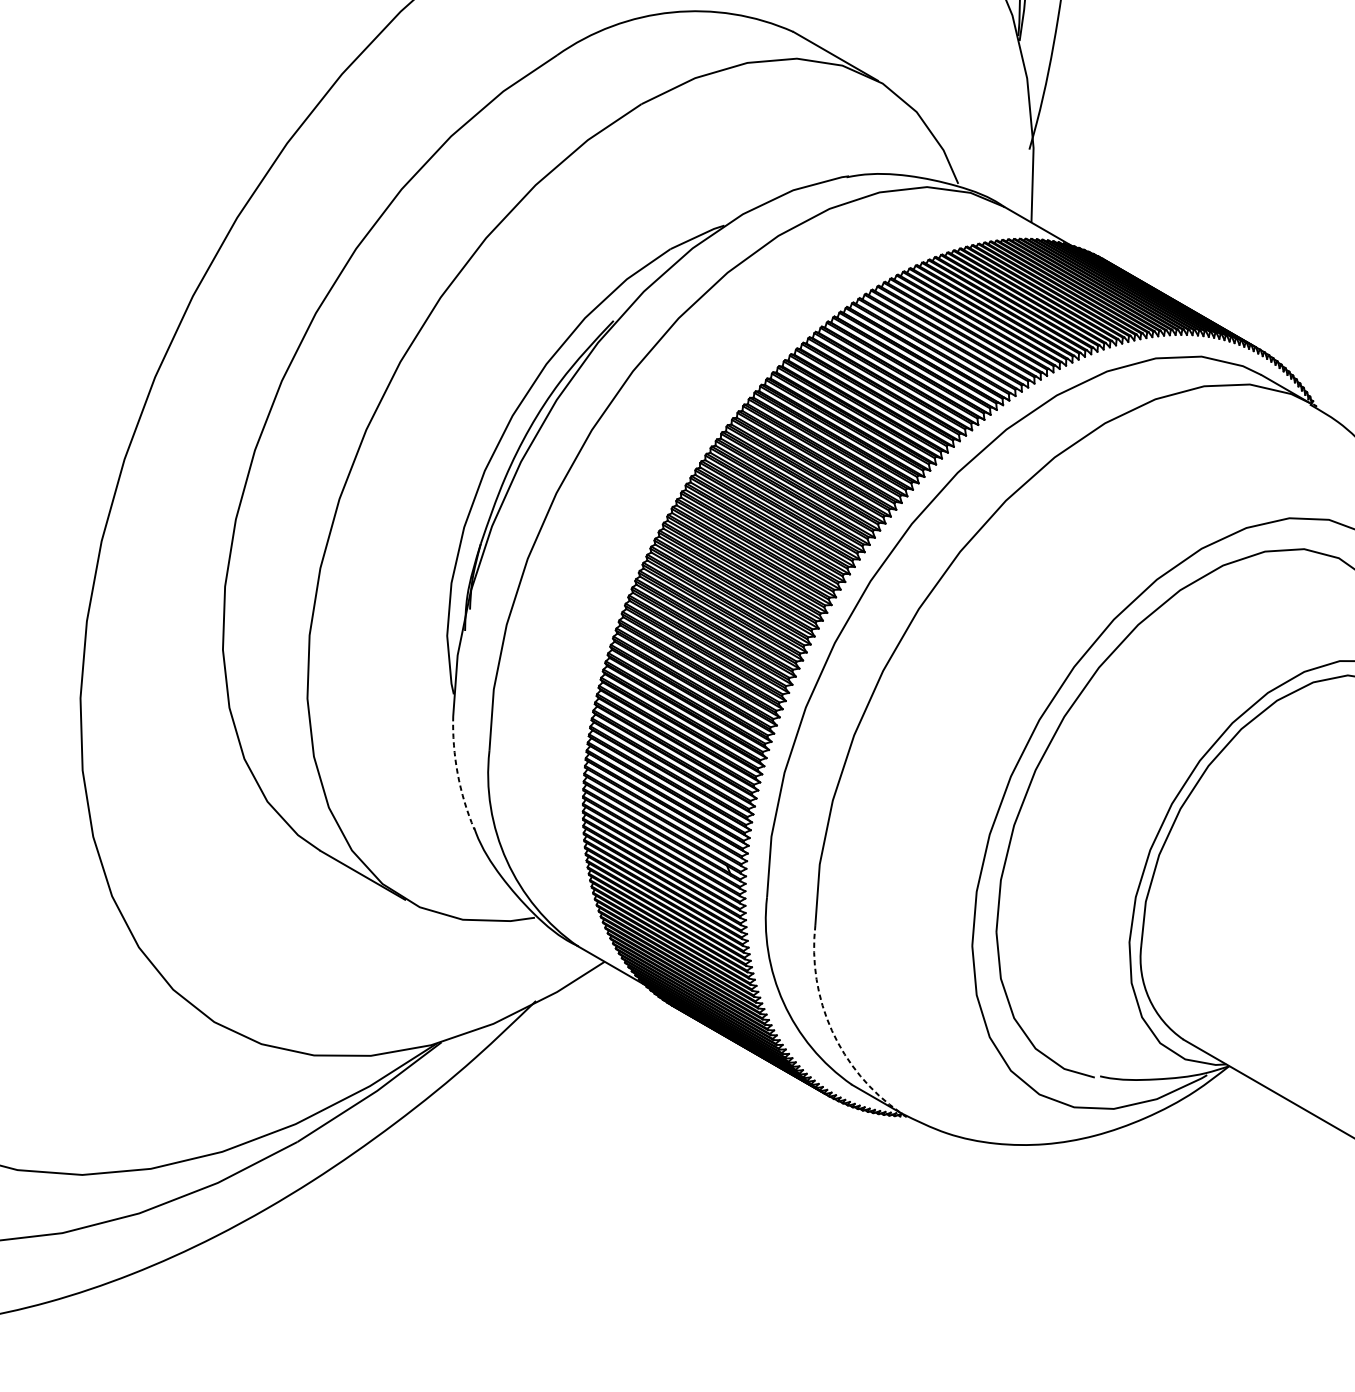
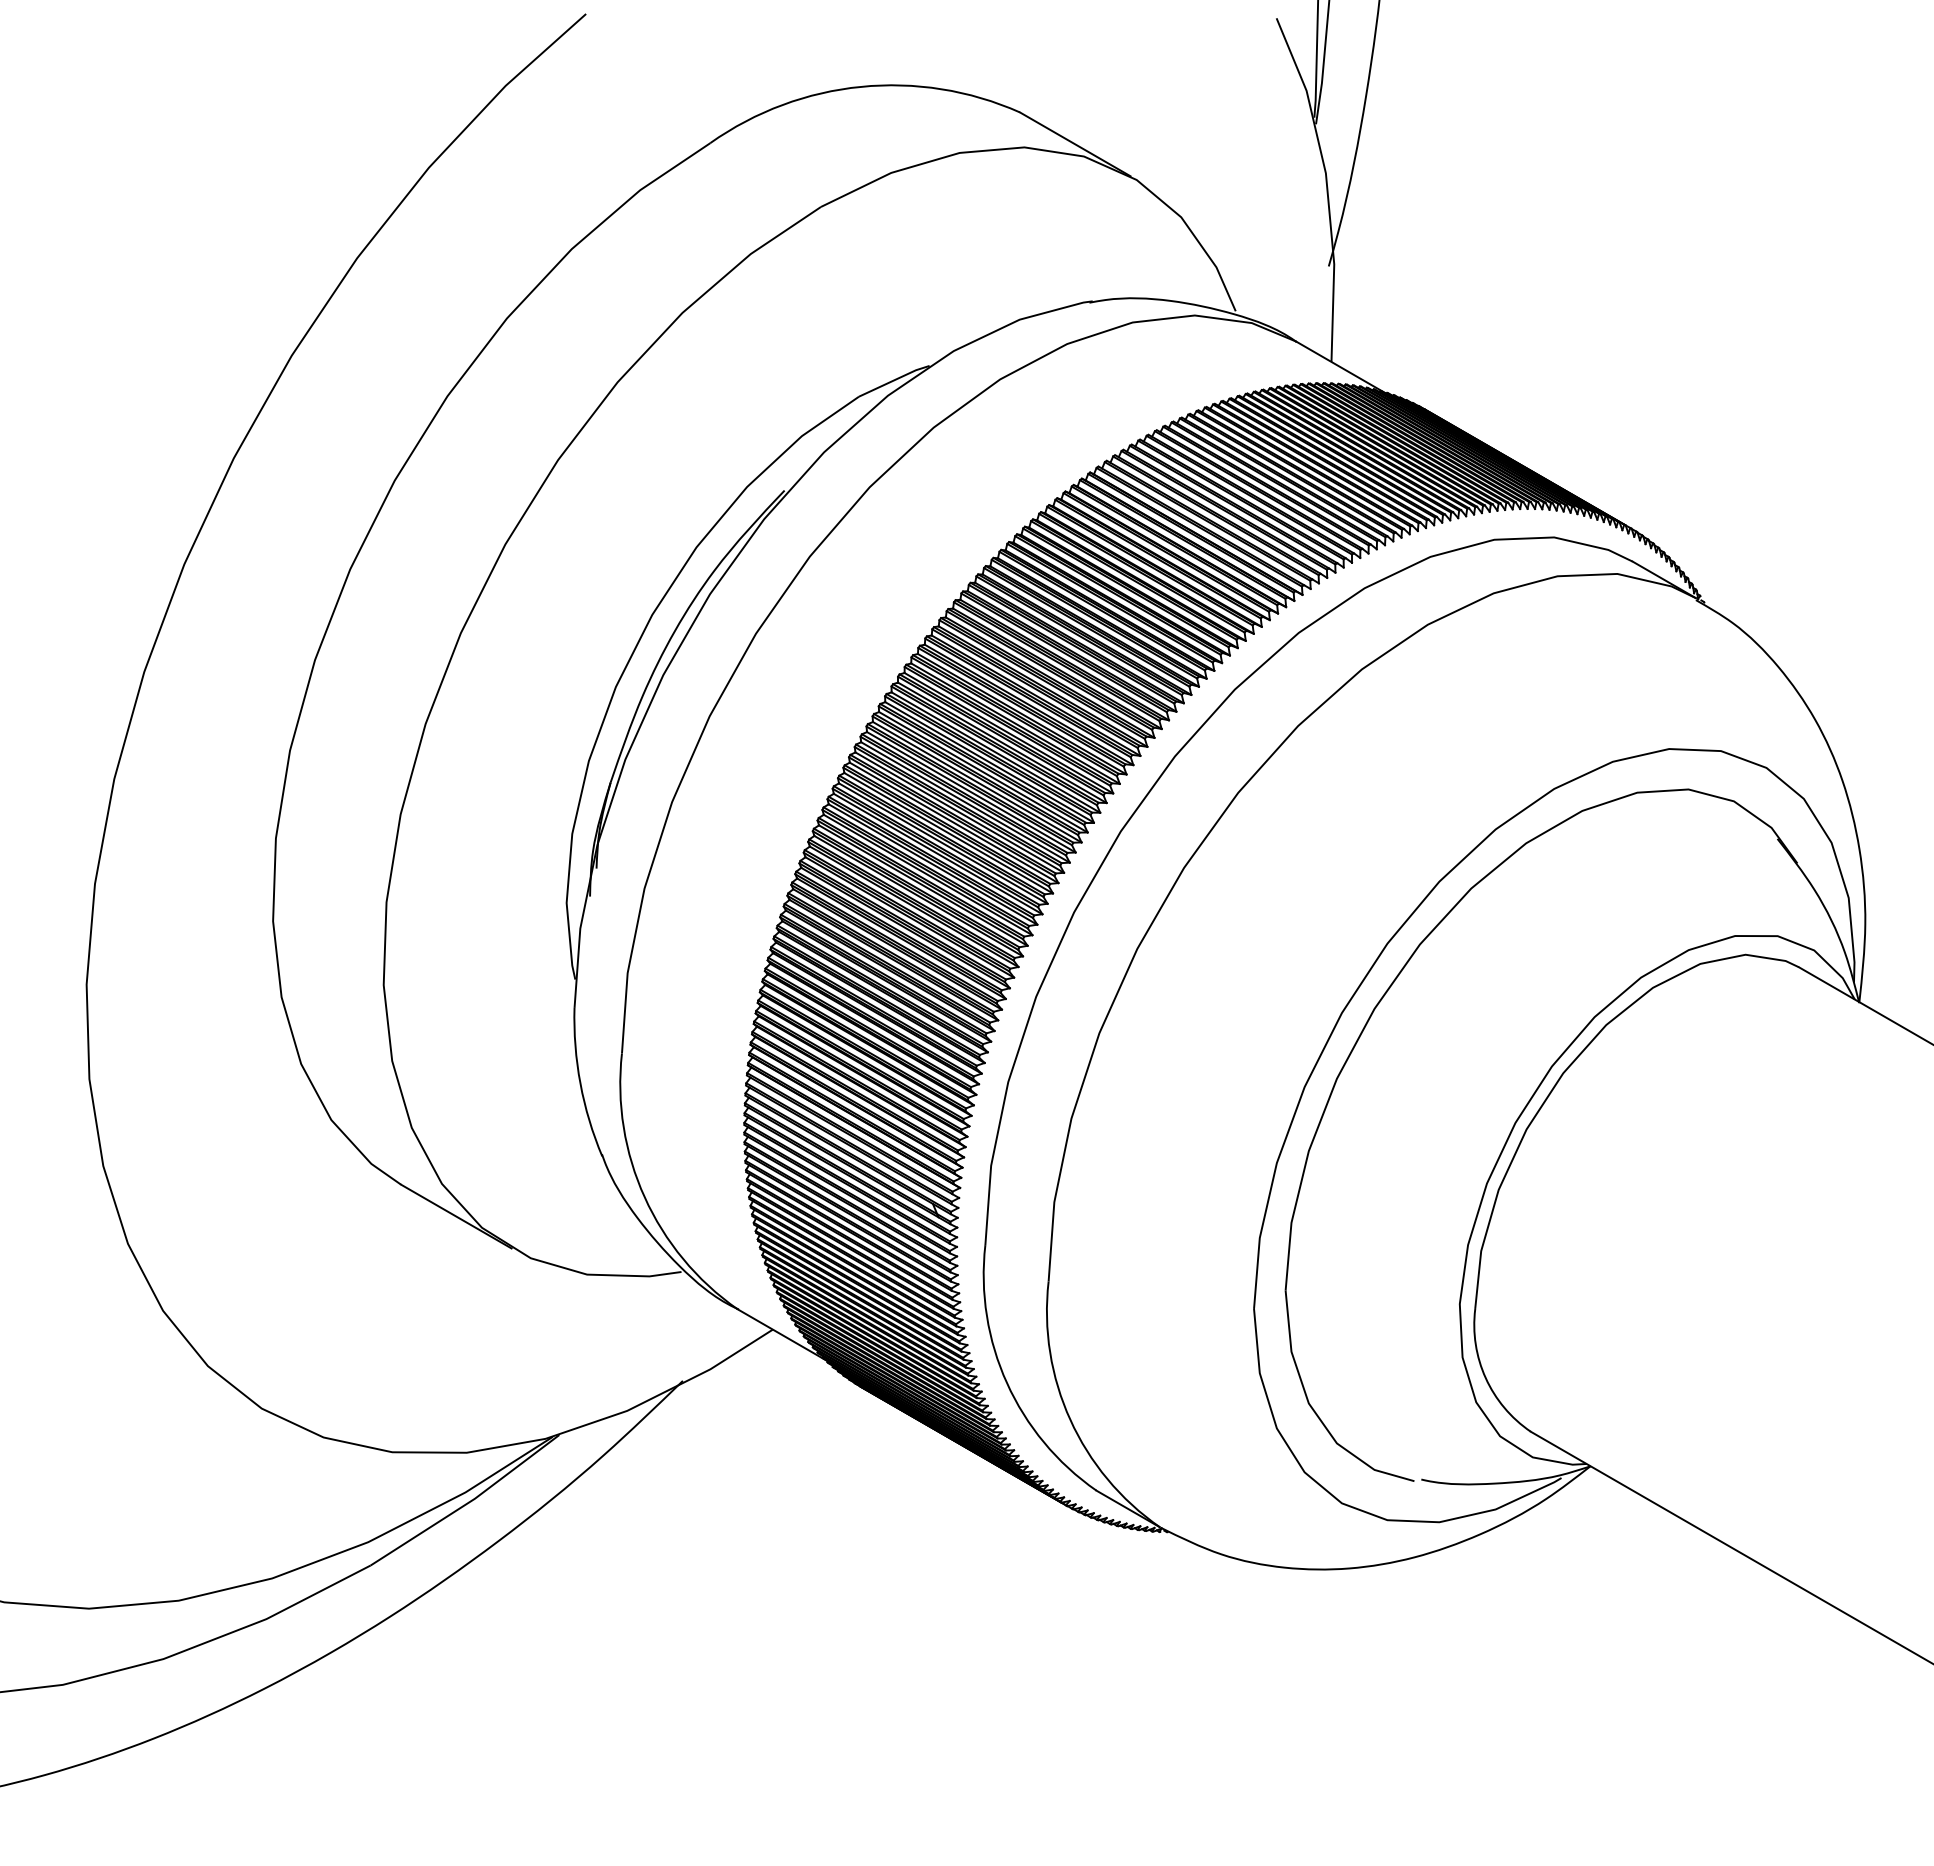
arc: (457, 773) -> (580, 1083), dashed -> solid
arc: (832, 1030) -> (1070, 1419), dashed -> solid

